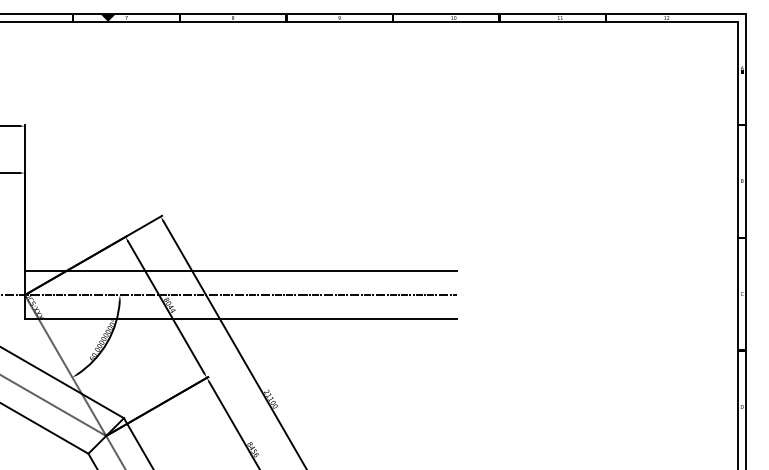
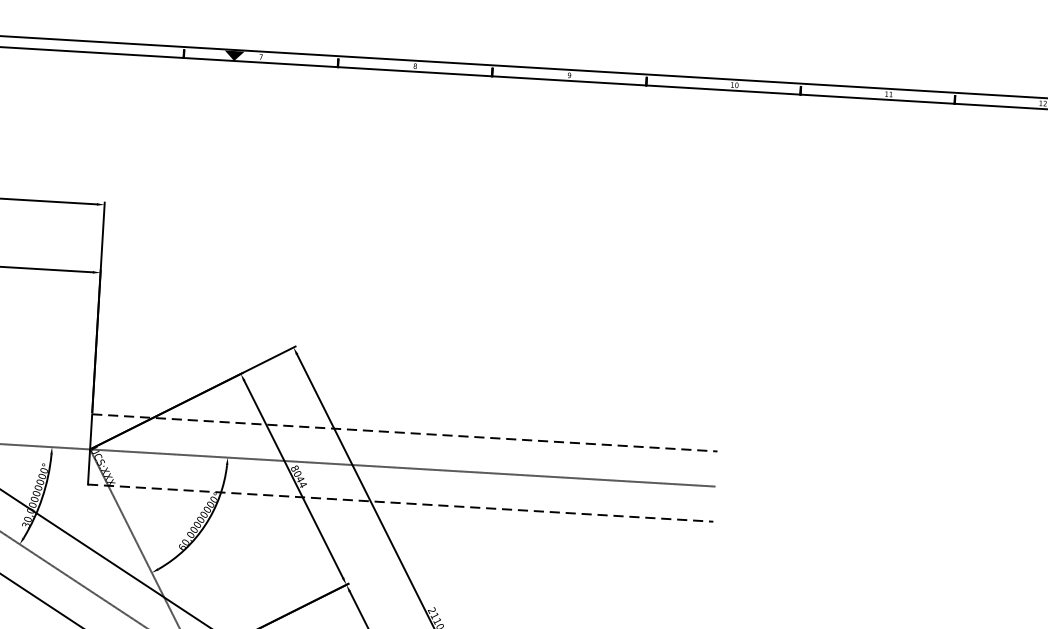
line: (241, 270) -> (405, 432), solid -> dashed
line: (241, 319) -> (401, 503), solid -> dashed

